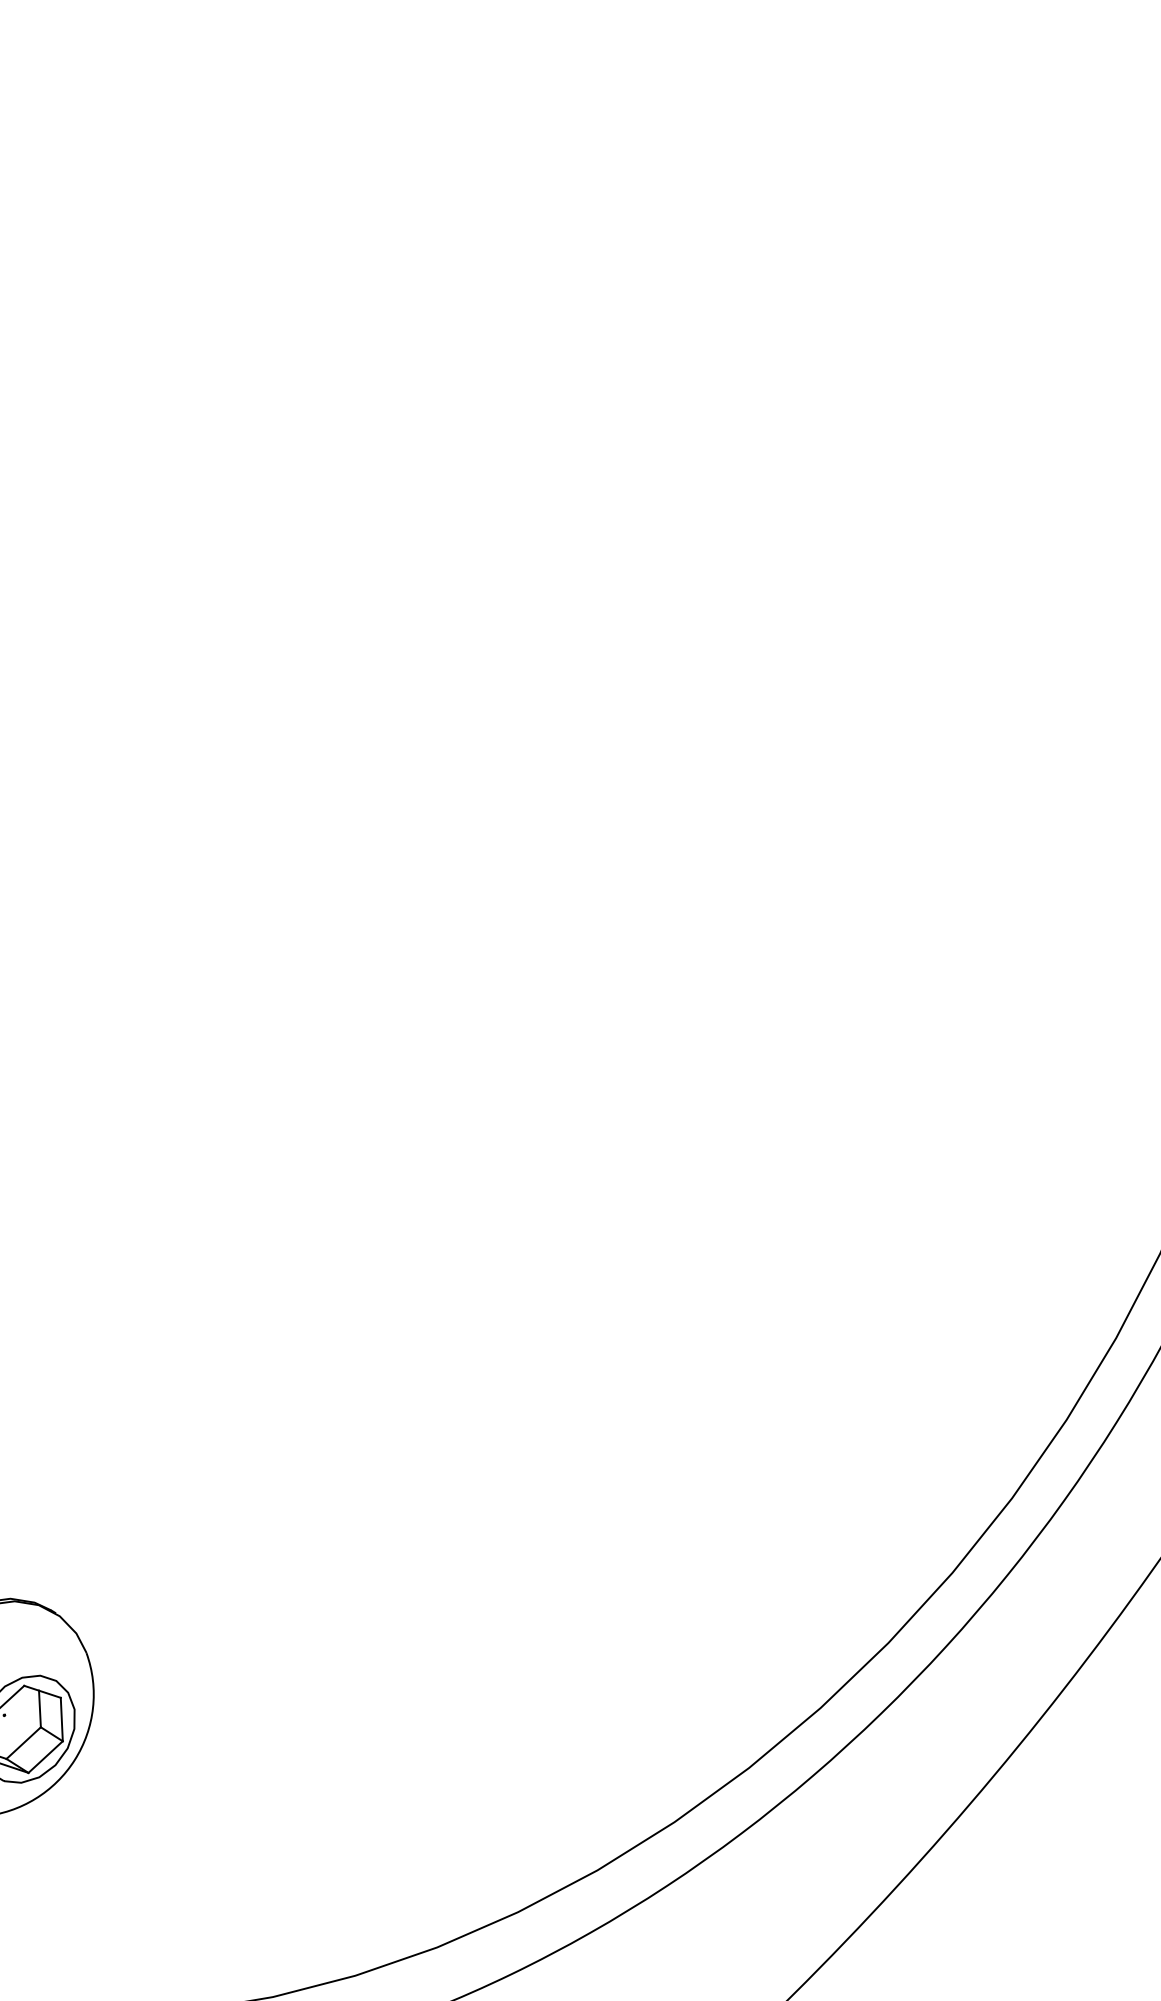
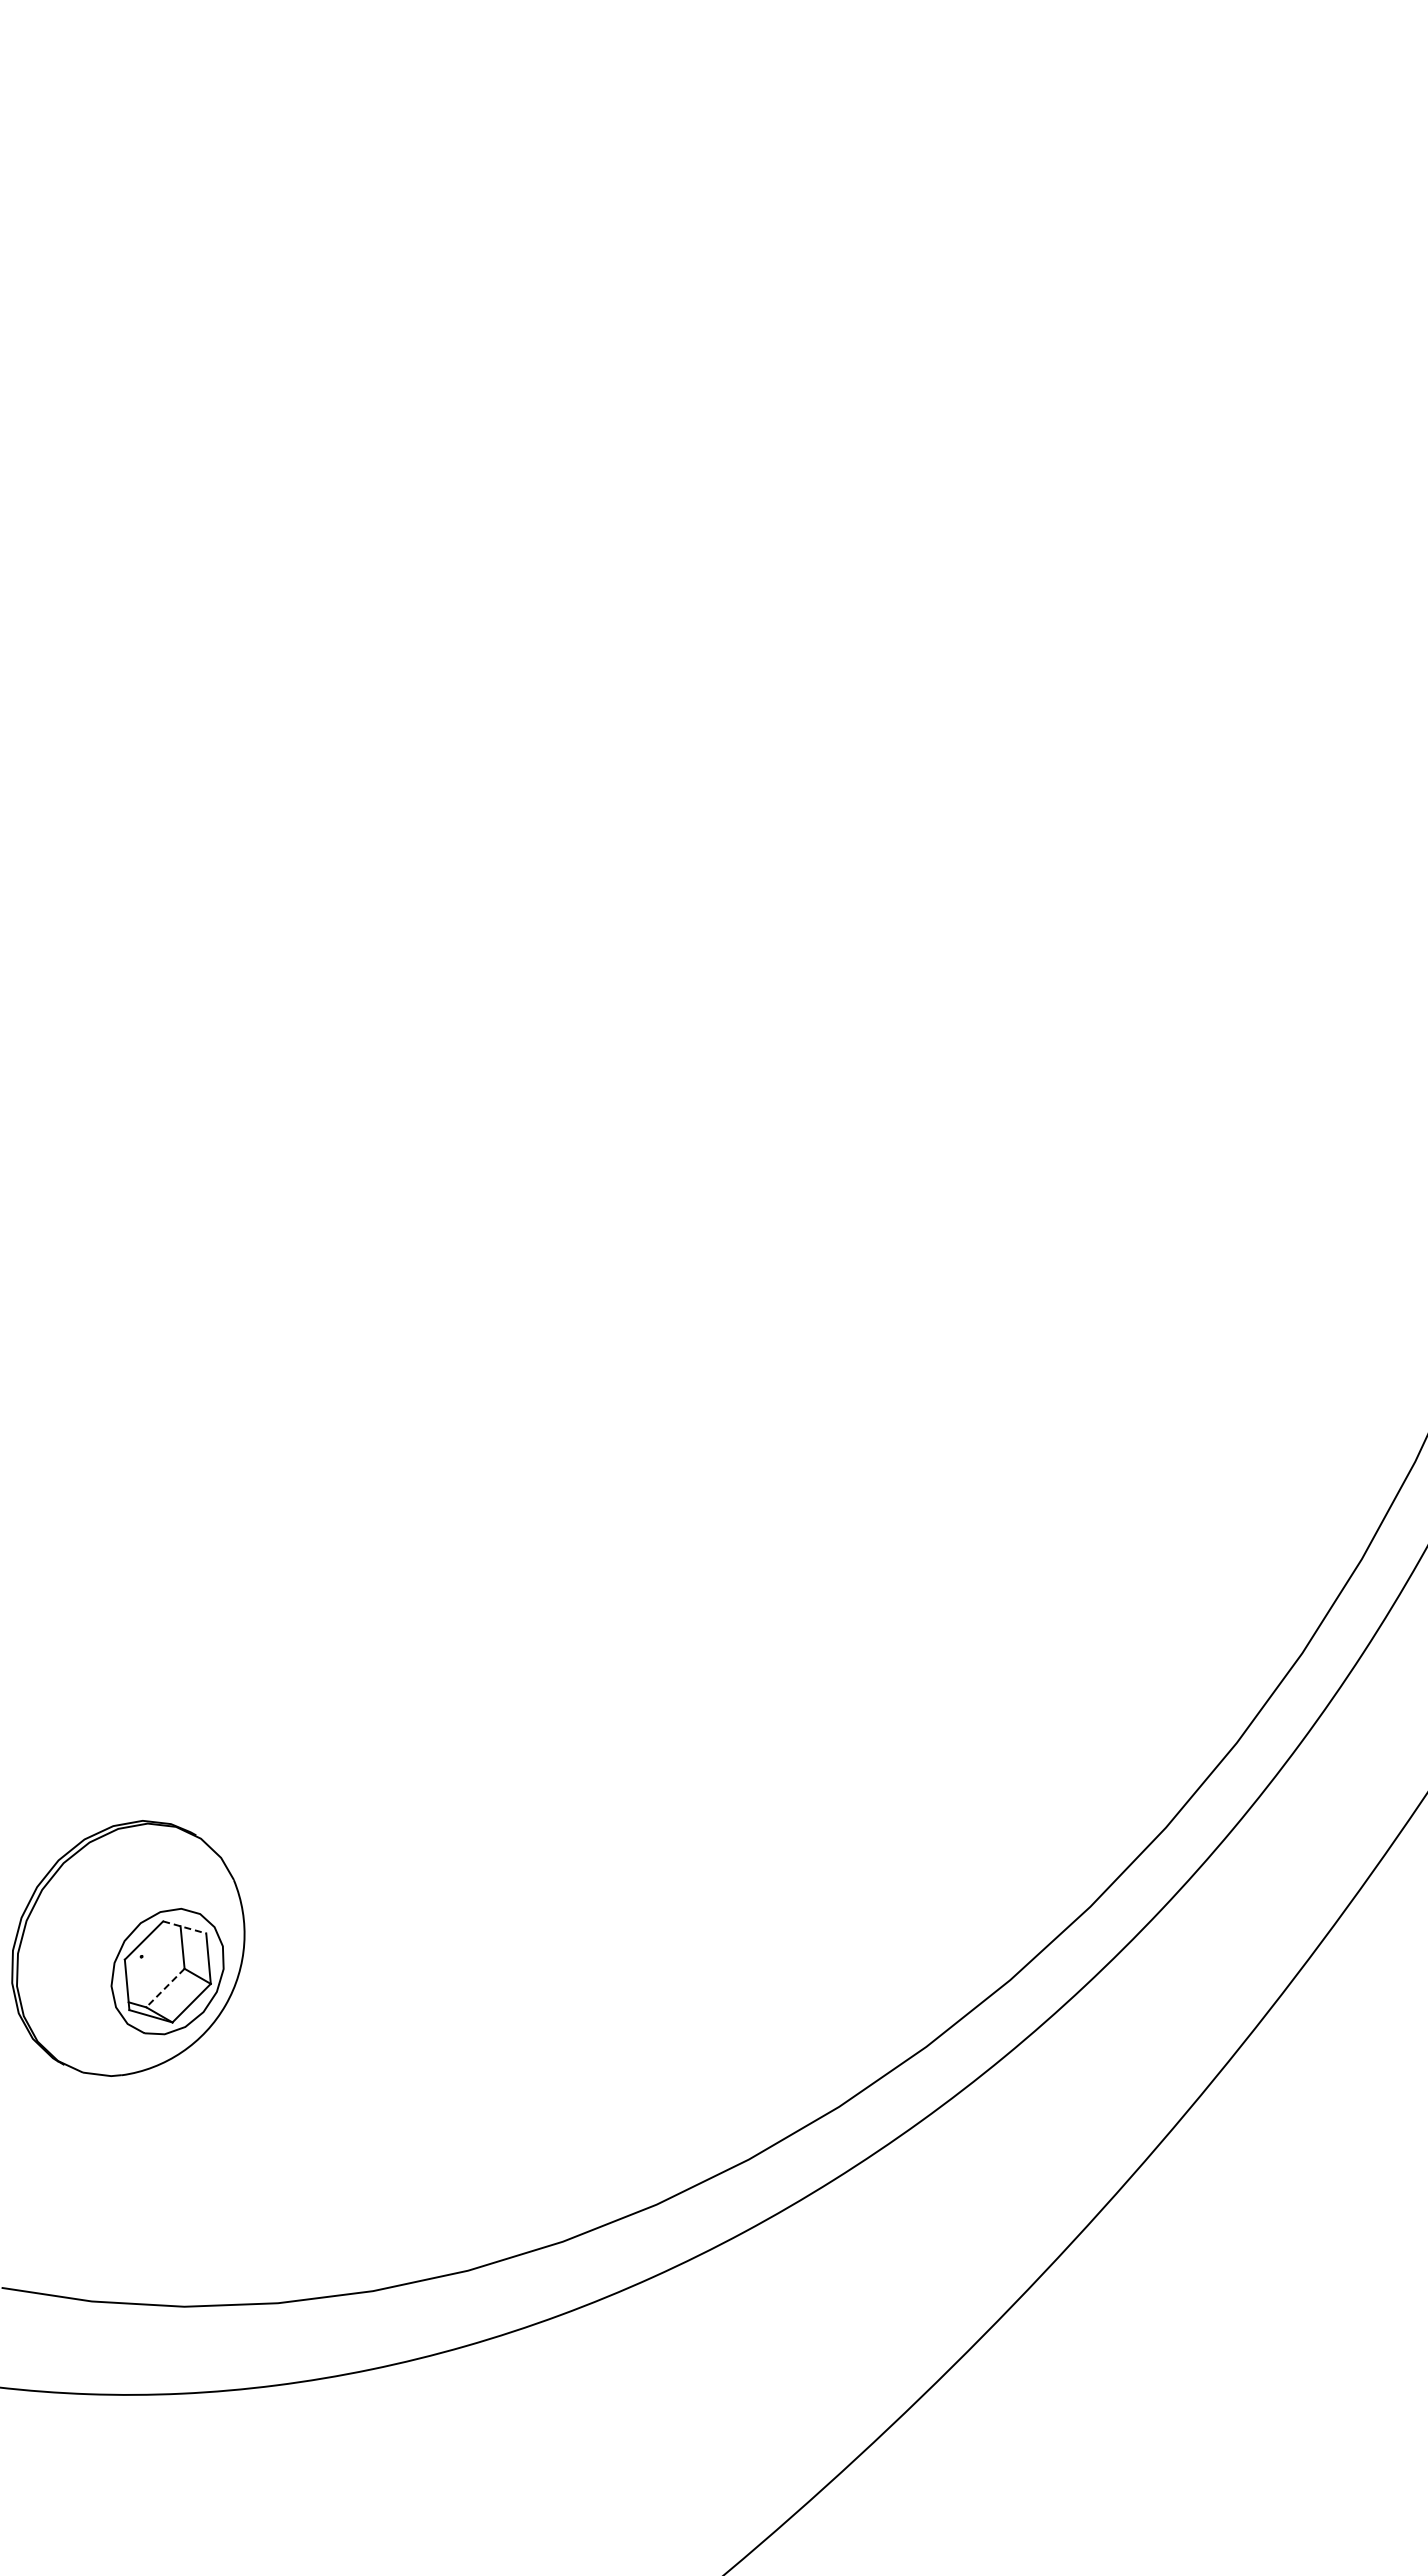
line: (43, 1691) -> (185, 1927), solid -> dashed
line: (23, 1743) -> (165, 1988), solid -> dashed

